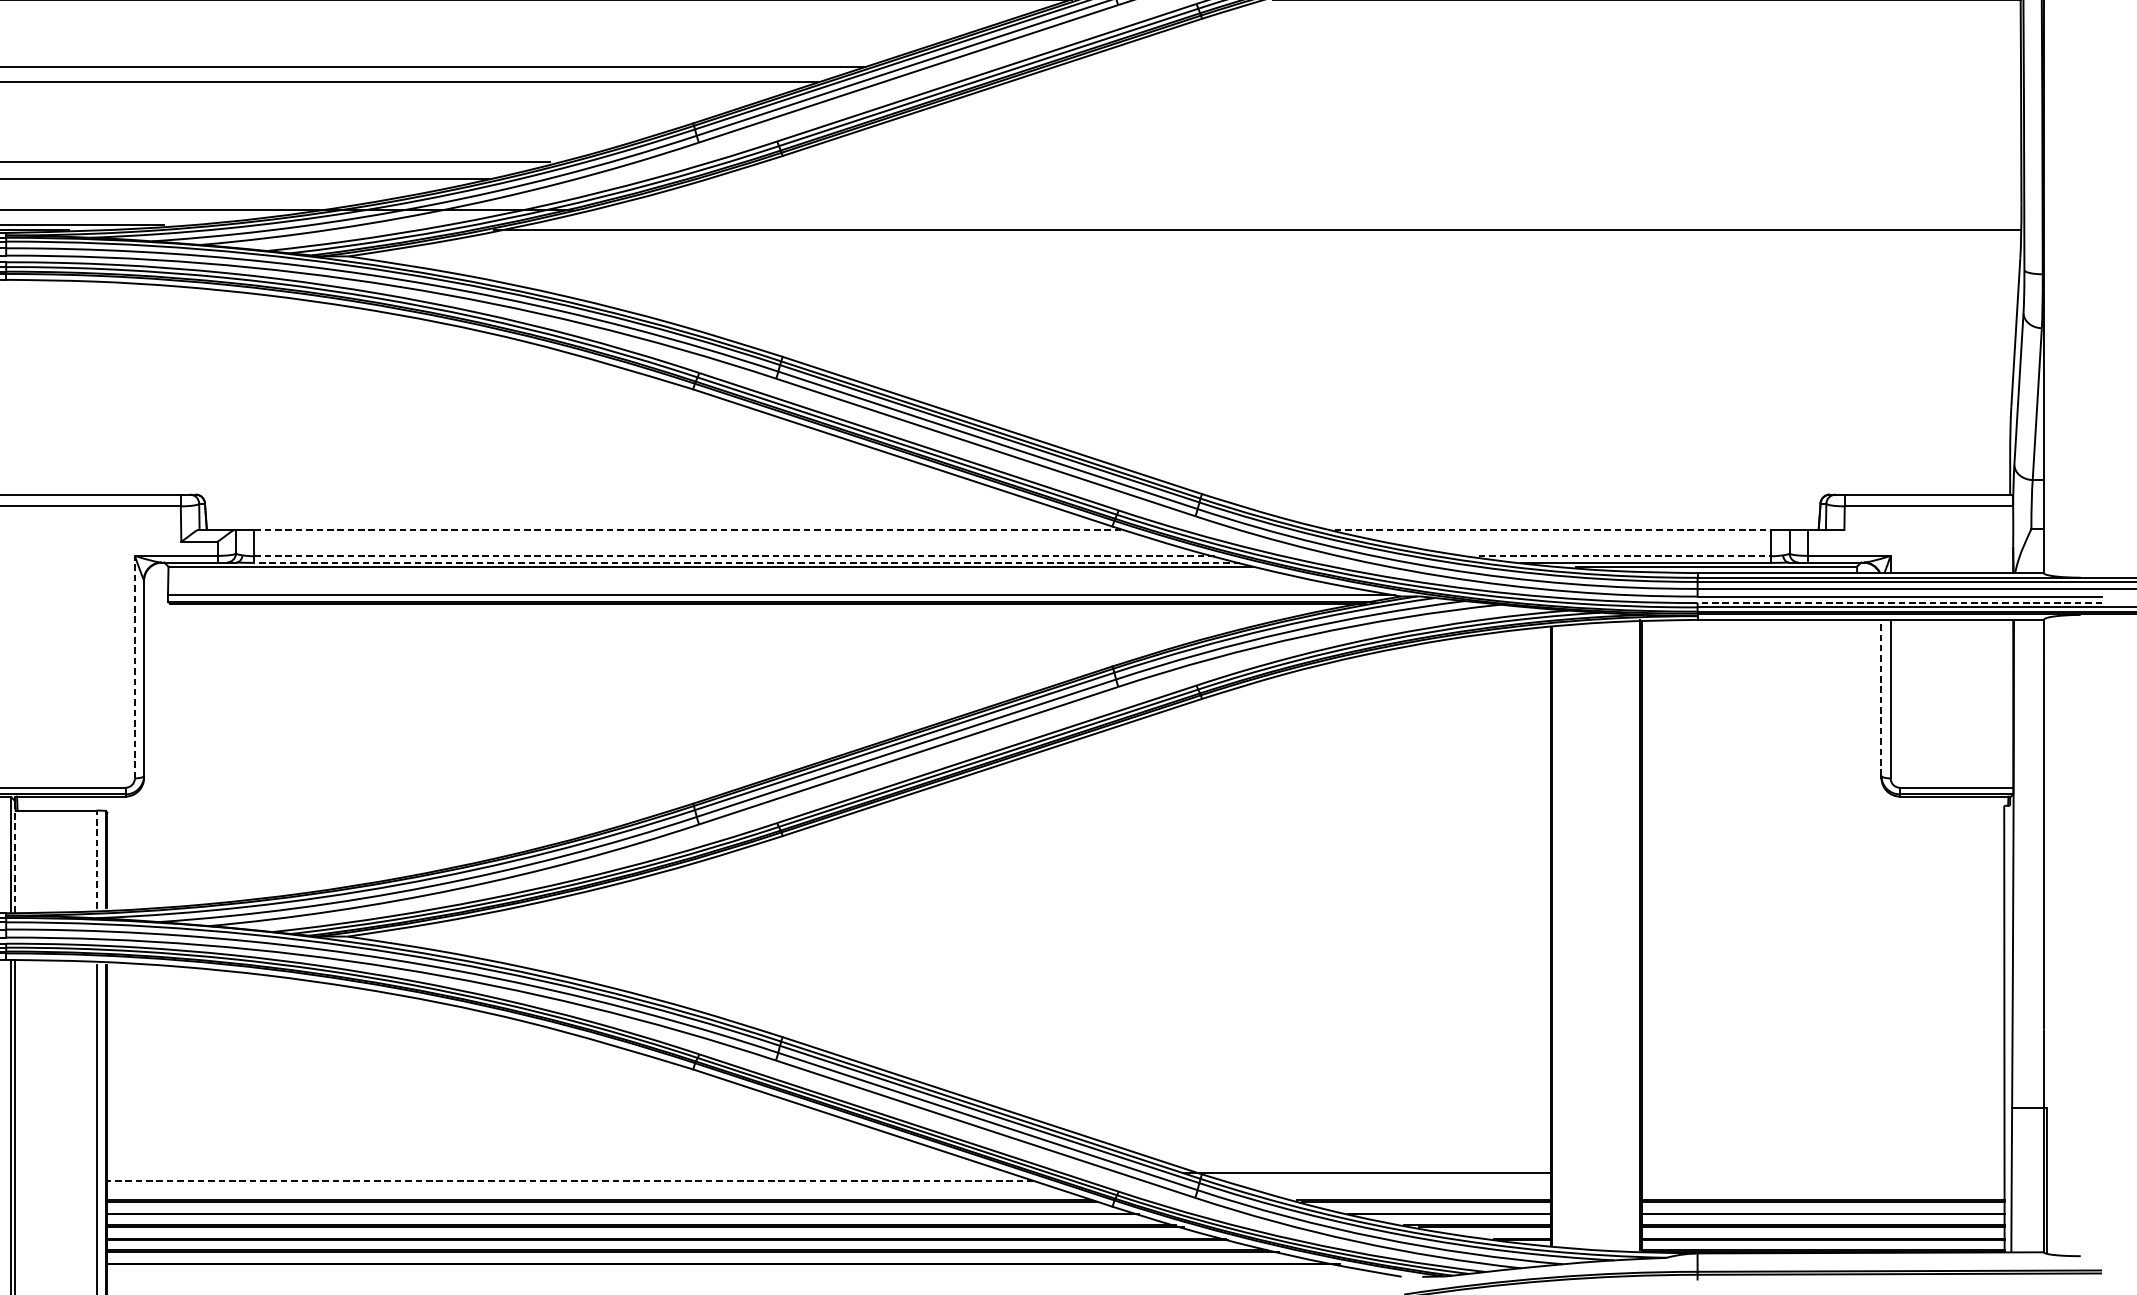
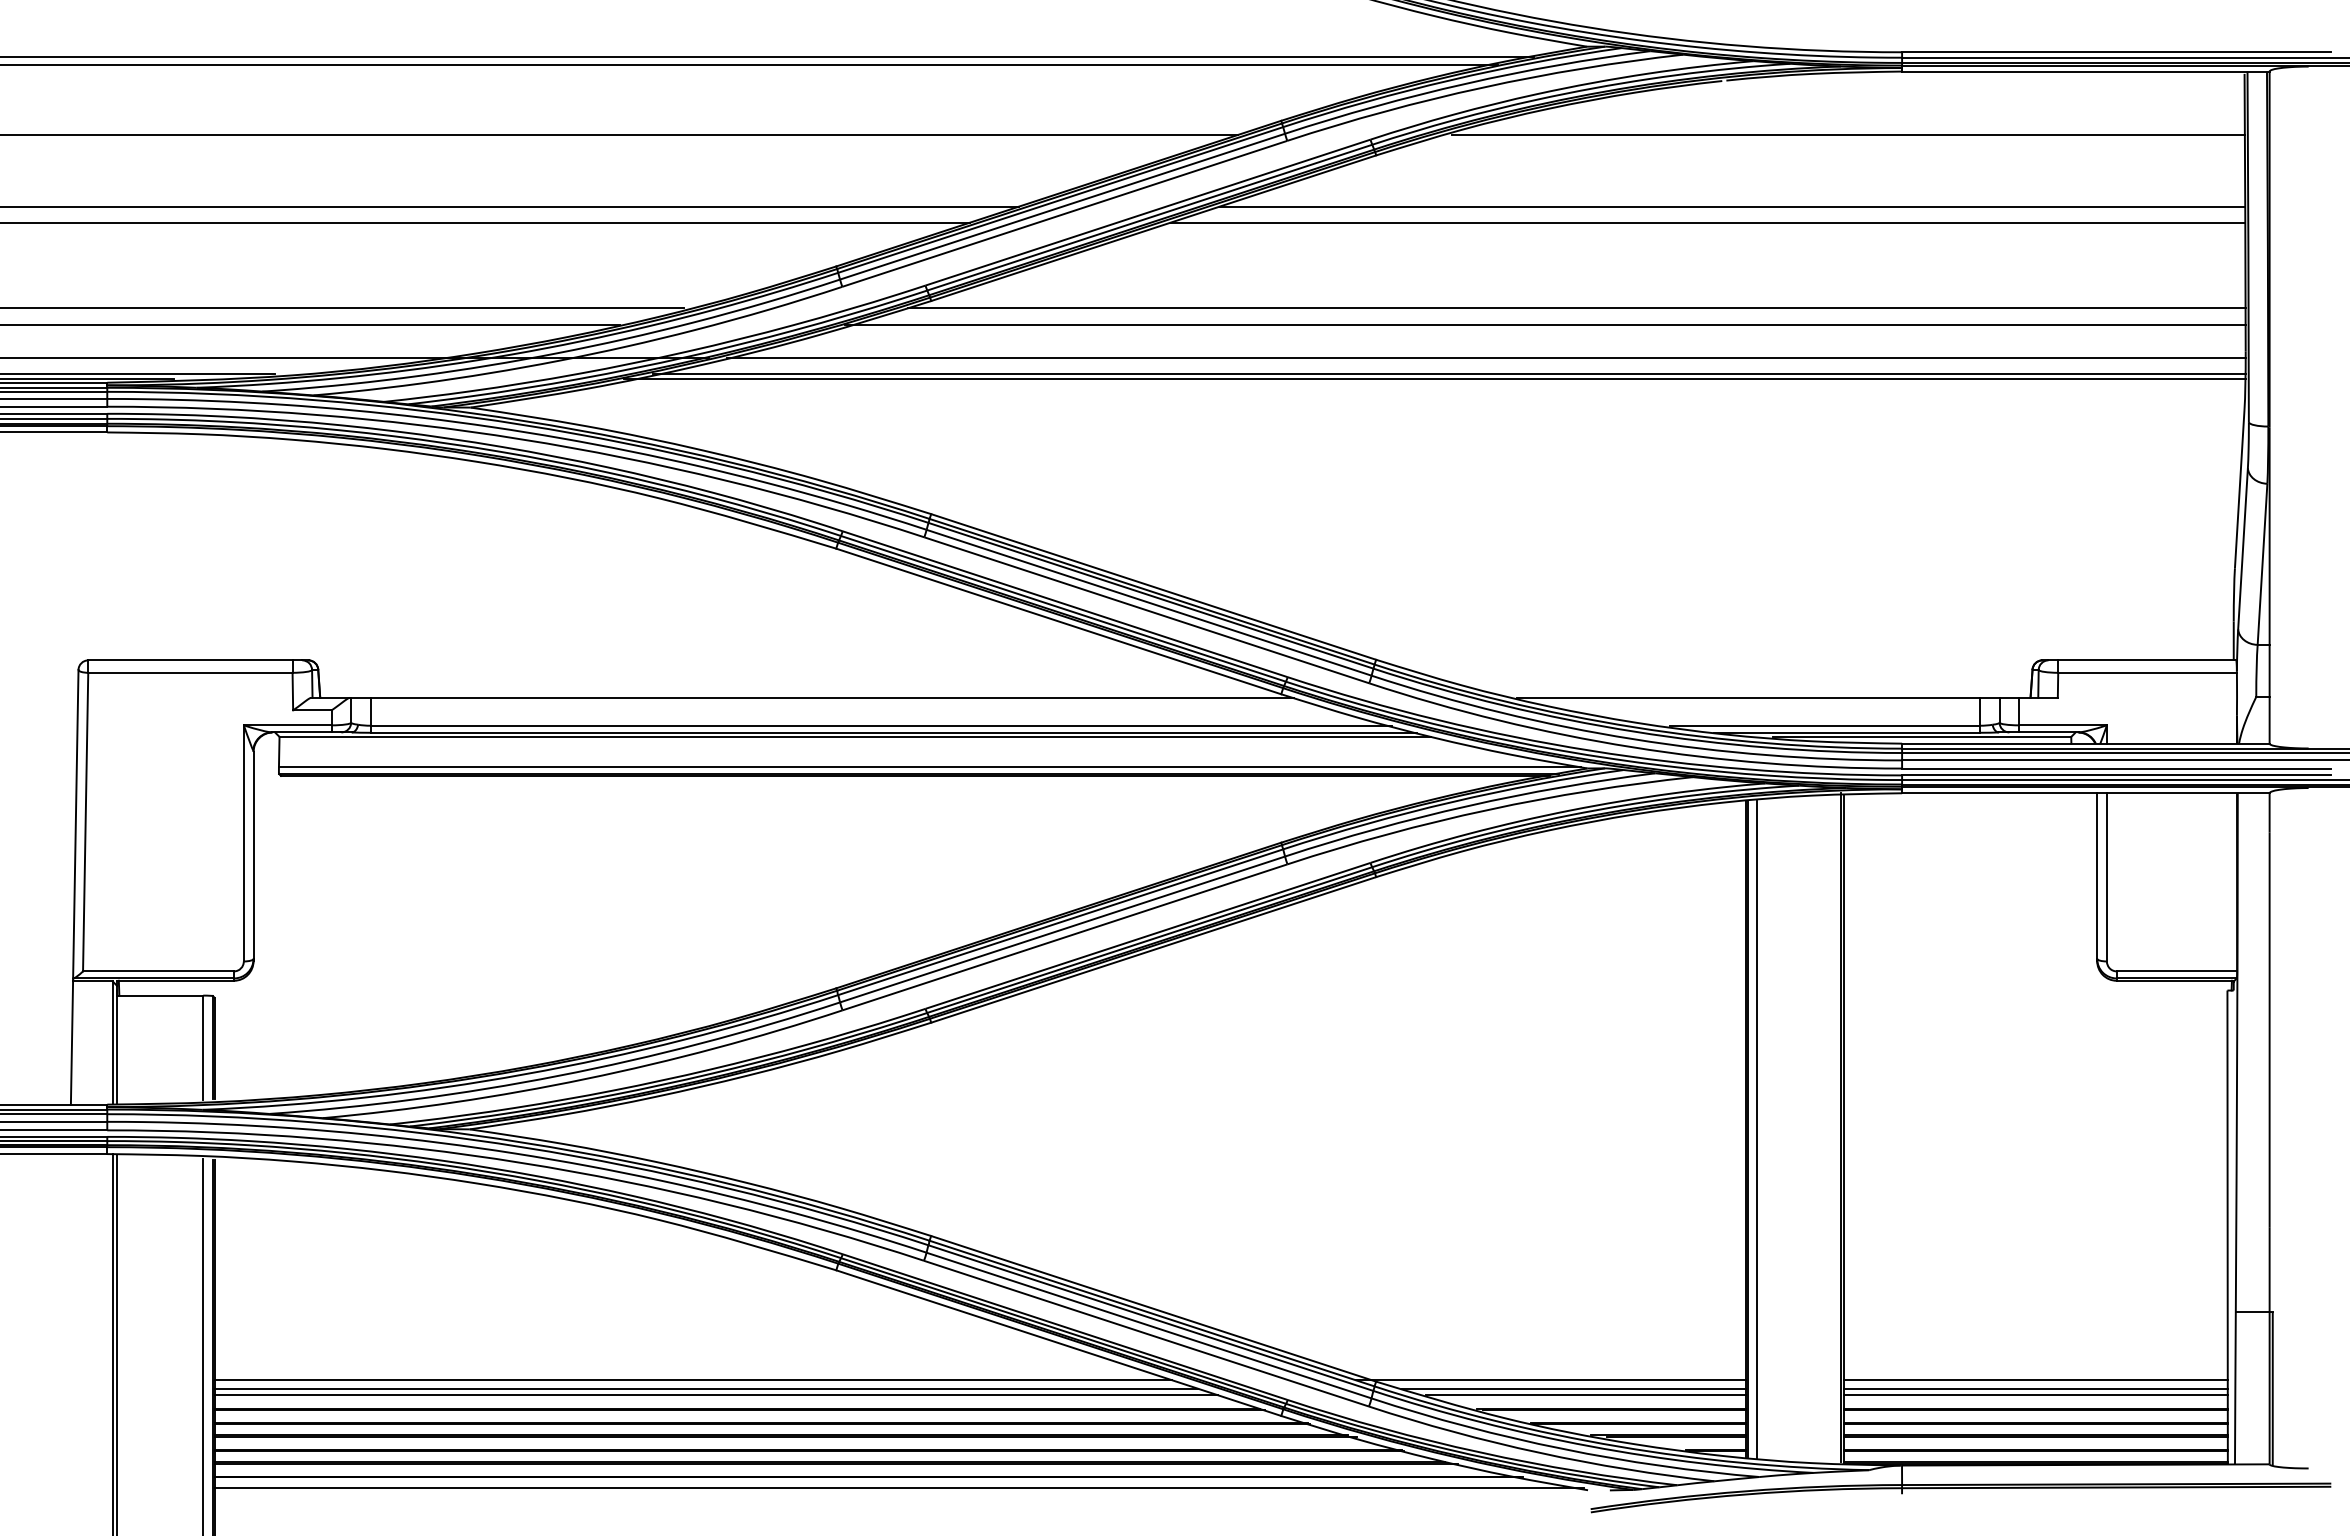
line: (1537, 66) -> (1732, 206), added
line: (1514, 81) -> (1707, 222), added
line: (1390, 162) -> (1576, 307), added
line: (1361, 179) -> (1545, 325), added
line: (1305, 210) -> (1485, 358), added
line: (1271, 224) -> (1449, 373), added
line: (689, 529) -> (832, 697), dashed -> solid
line: (1552, 529) -> (1748, 697), dashed -> solid
line: (735, 556) -> (881, 725), dashed -> solid
line: (1625, 556) -> (1825, 725), dashed -> solid
line: (747, 562) -> (893, 732), dashed -> solid
line: (1899, 603) -> (2116, 775), dashed -> solid
line: (134, 666) -> (243, 842), dashed -> solid
line: (1881, 698) -> (2097, 876), dashed -> solid
line: (15, 859) -> (117, 1047), dashed -> solid
line: (96, 859) -> (203, 1047), dashed -> solid
line: (1561, 935) -> (1757, 1128), added
line: (557, 1173) -> (692, 1380), added
line: (1823, 1173) -> (2035, 1380), added
line: (570, 1180) -> (706, 1388), dashed -> solid
line: (1387, 1180) -> (1573, 1388), added
line: (1823, 1180) -> (2035, 1388), added
line: (579, 1187) -> (715, 1395), added
line: (1400, 1187) -> (1586, 1395), added
line: (1823, 1187) -> (2035, 1395), added
line: (752, 1274) -> (899, 1487), added

